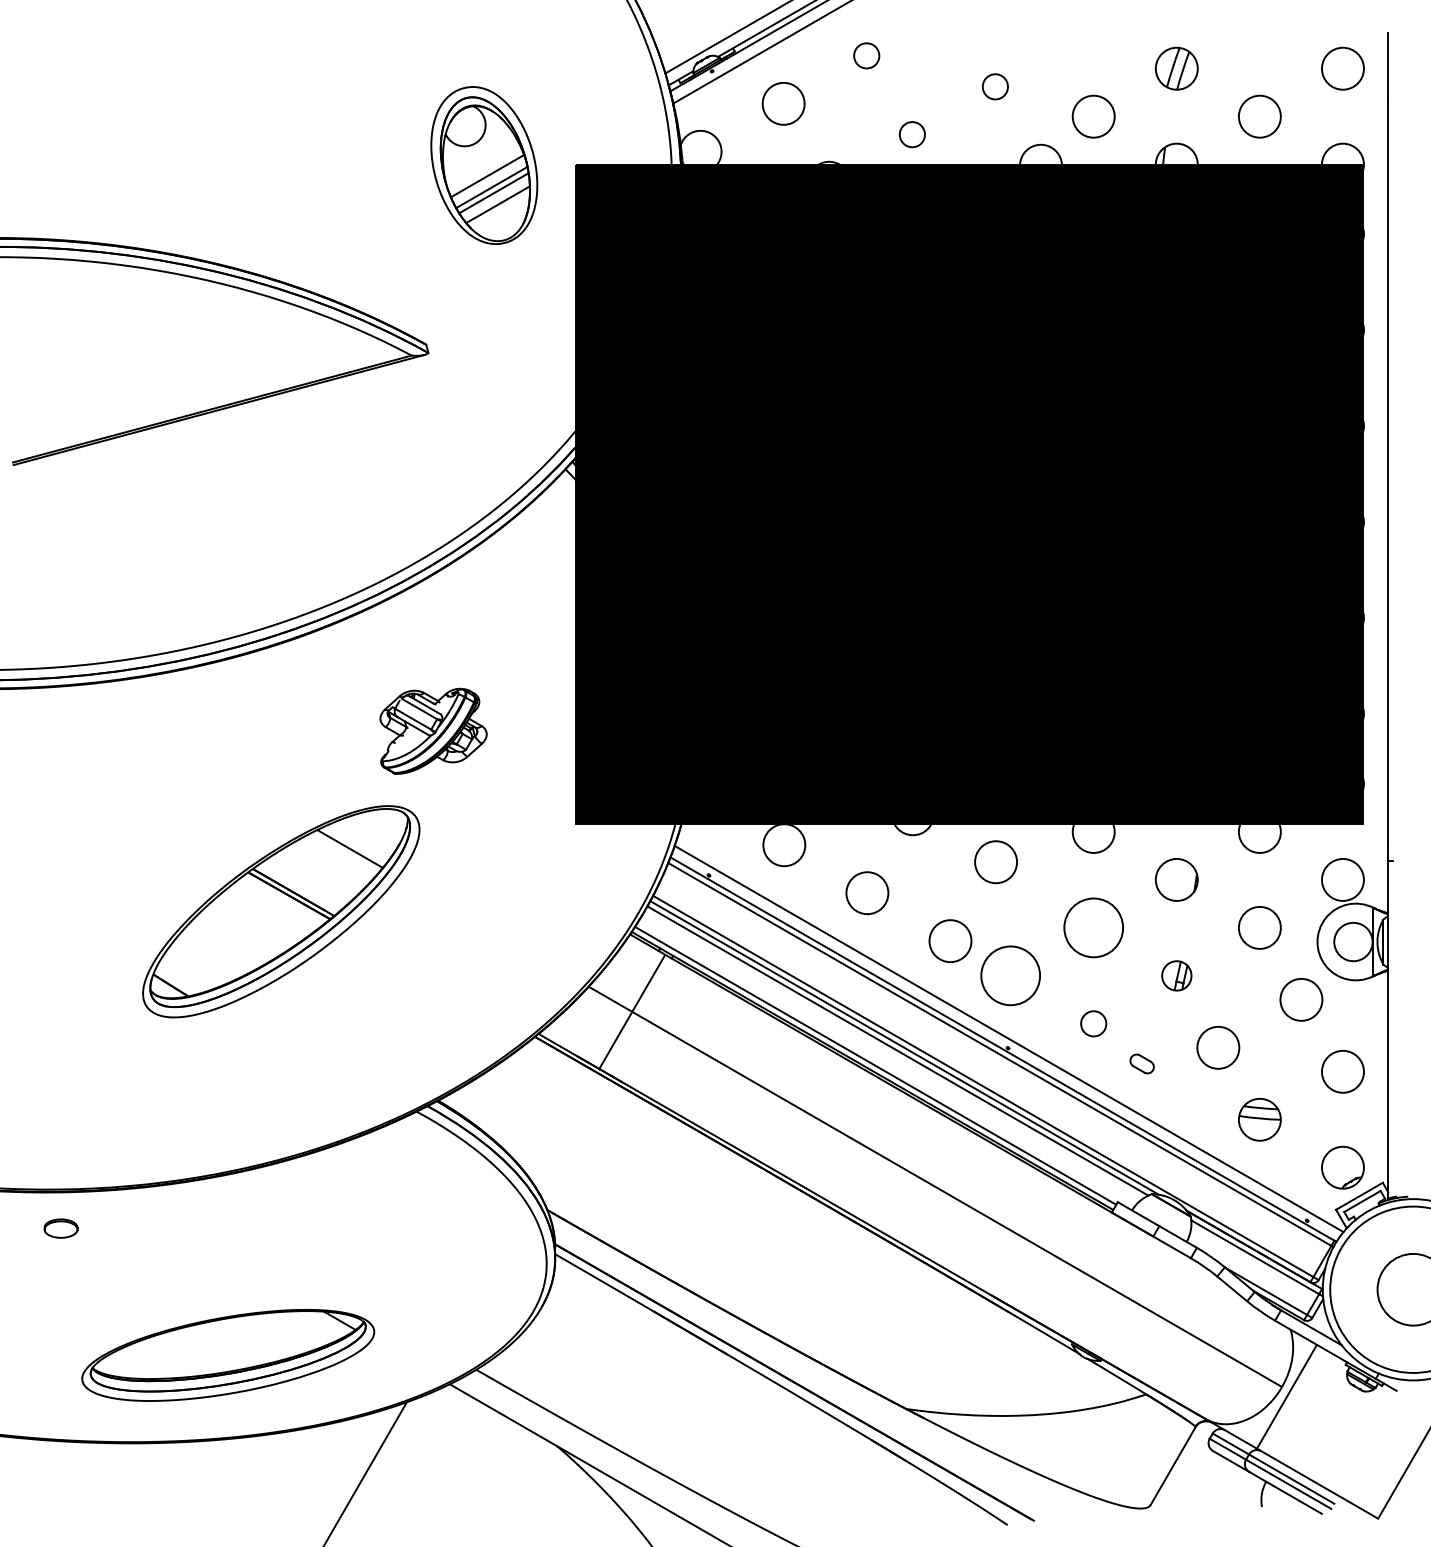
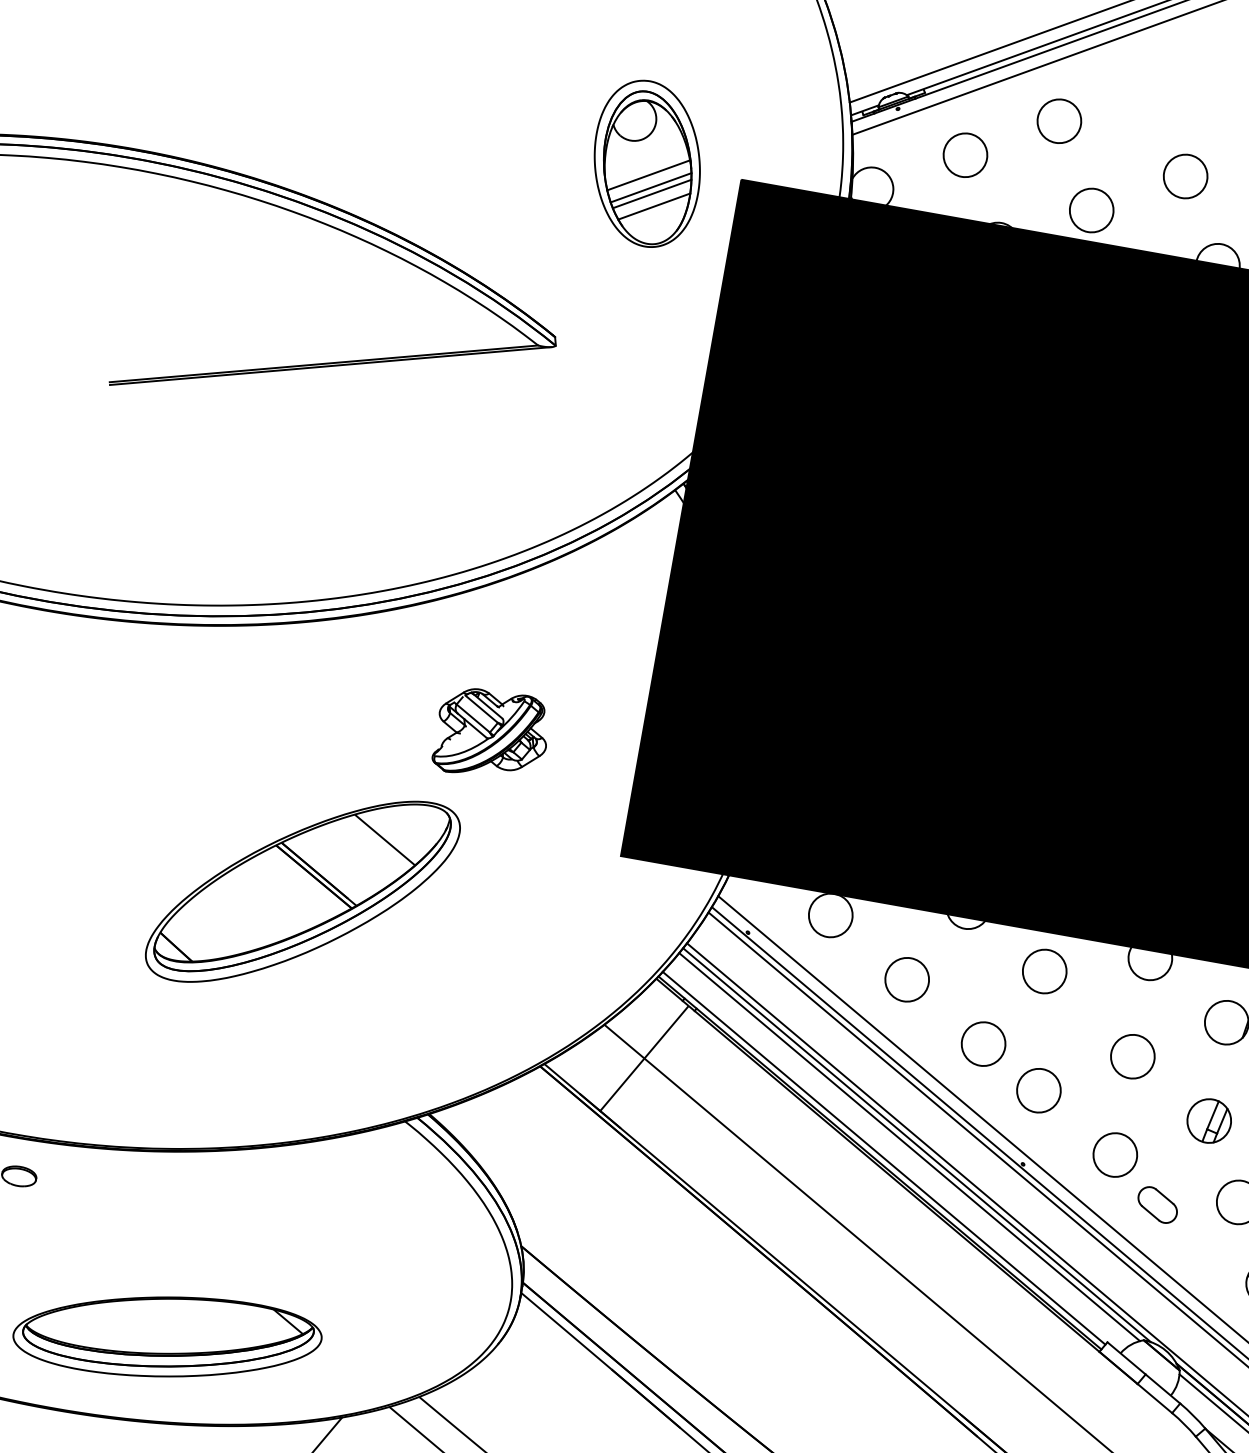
circle: (866, 55) -> (1059, 120), size x1.67
circle: (995, 86) -> (1185, 176), size x1.67
circle: (912, 134) -> (1091, 210), size x1.67
circle: (1093, 927) -> (1132, 1056), size x0.71
circle: (1010, 975) -> (1038, 1090), size x0.71
part: (1176, 975) -> (1209, 1120), size x1.43
circle: (1093, 1023) -> (1115, 1154), size x1.67
part: (1141, 1063) -> (1157, 1204), size x1.67

